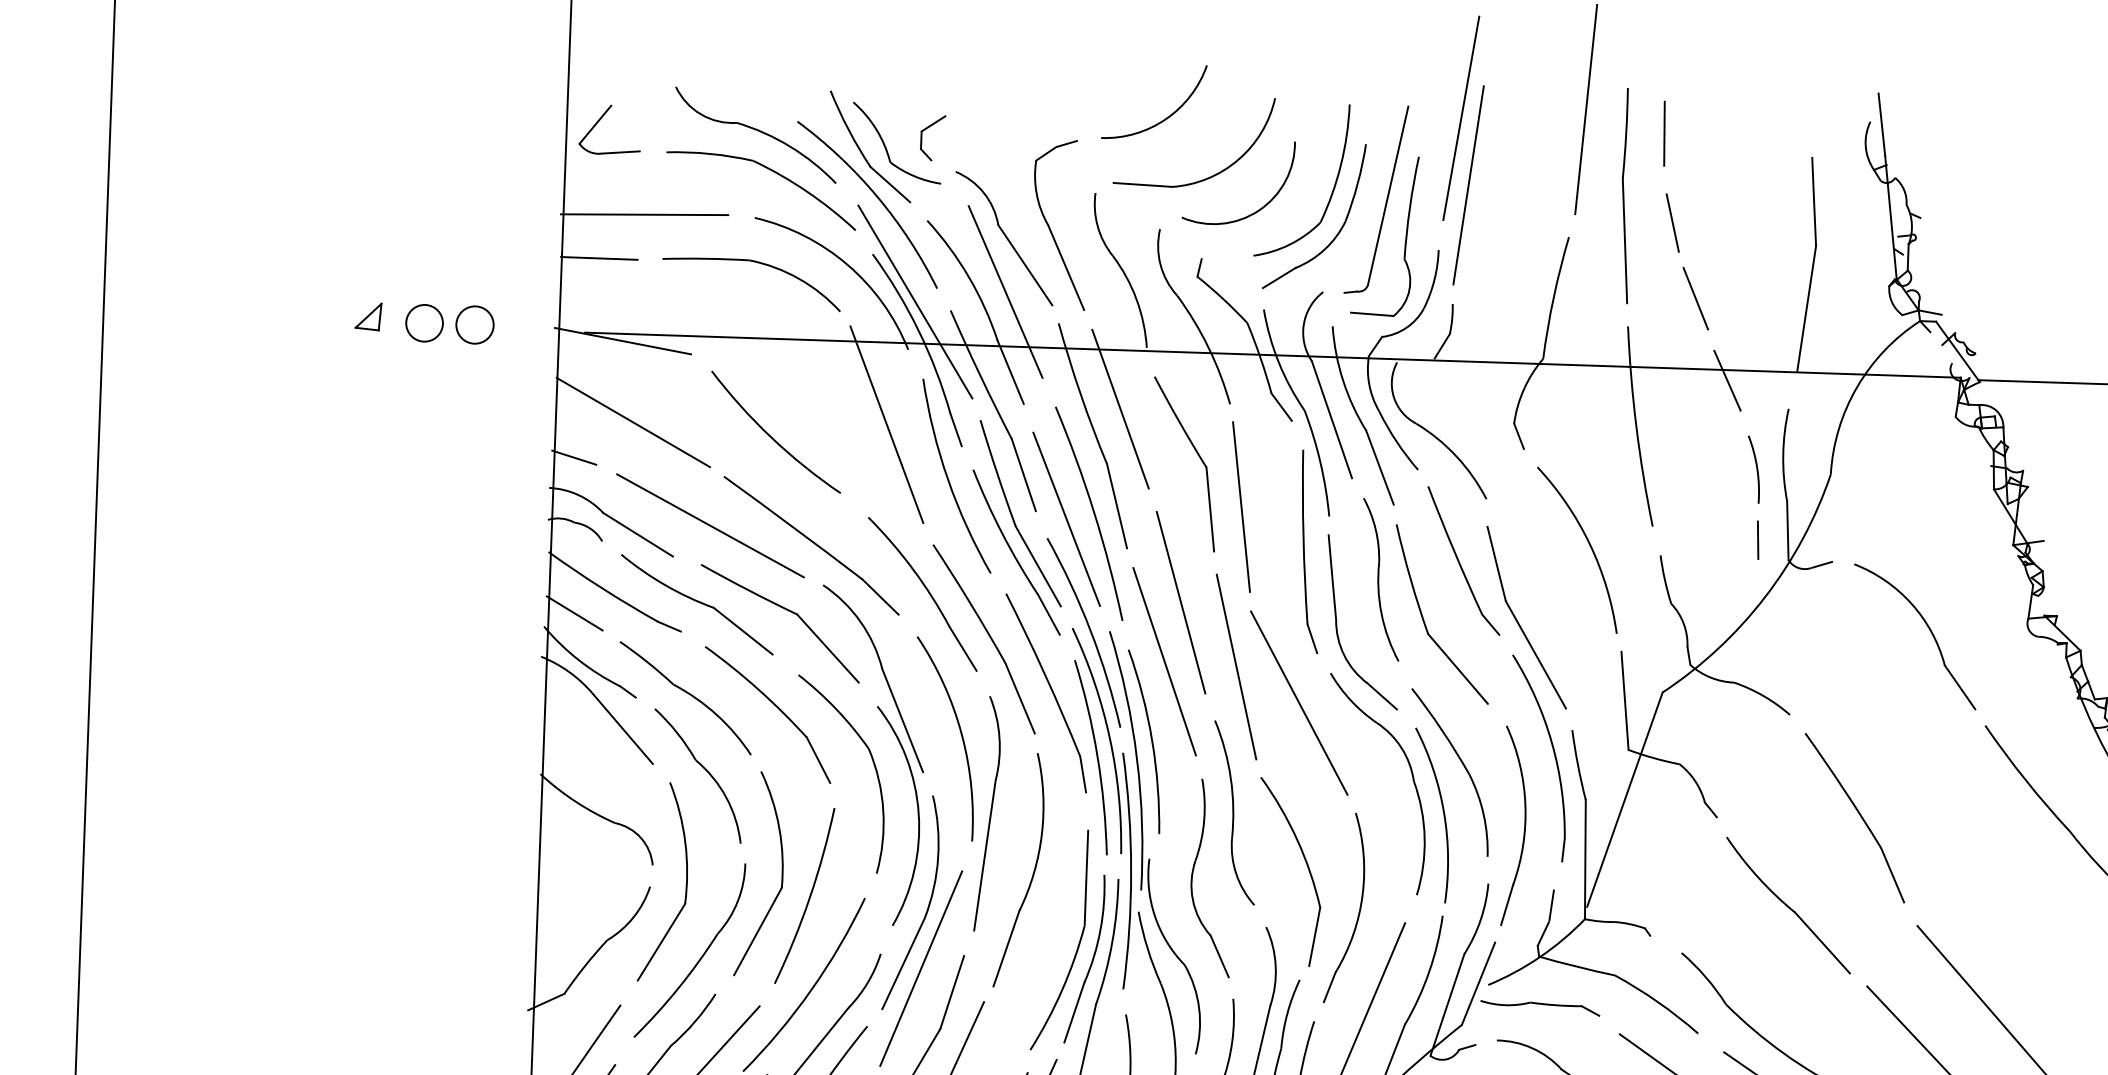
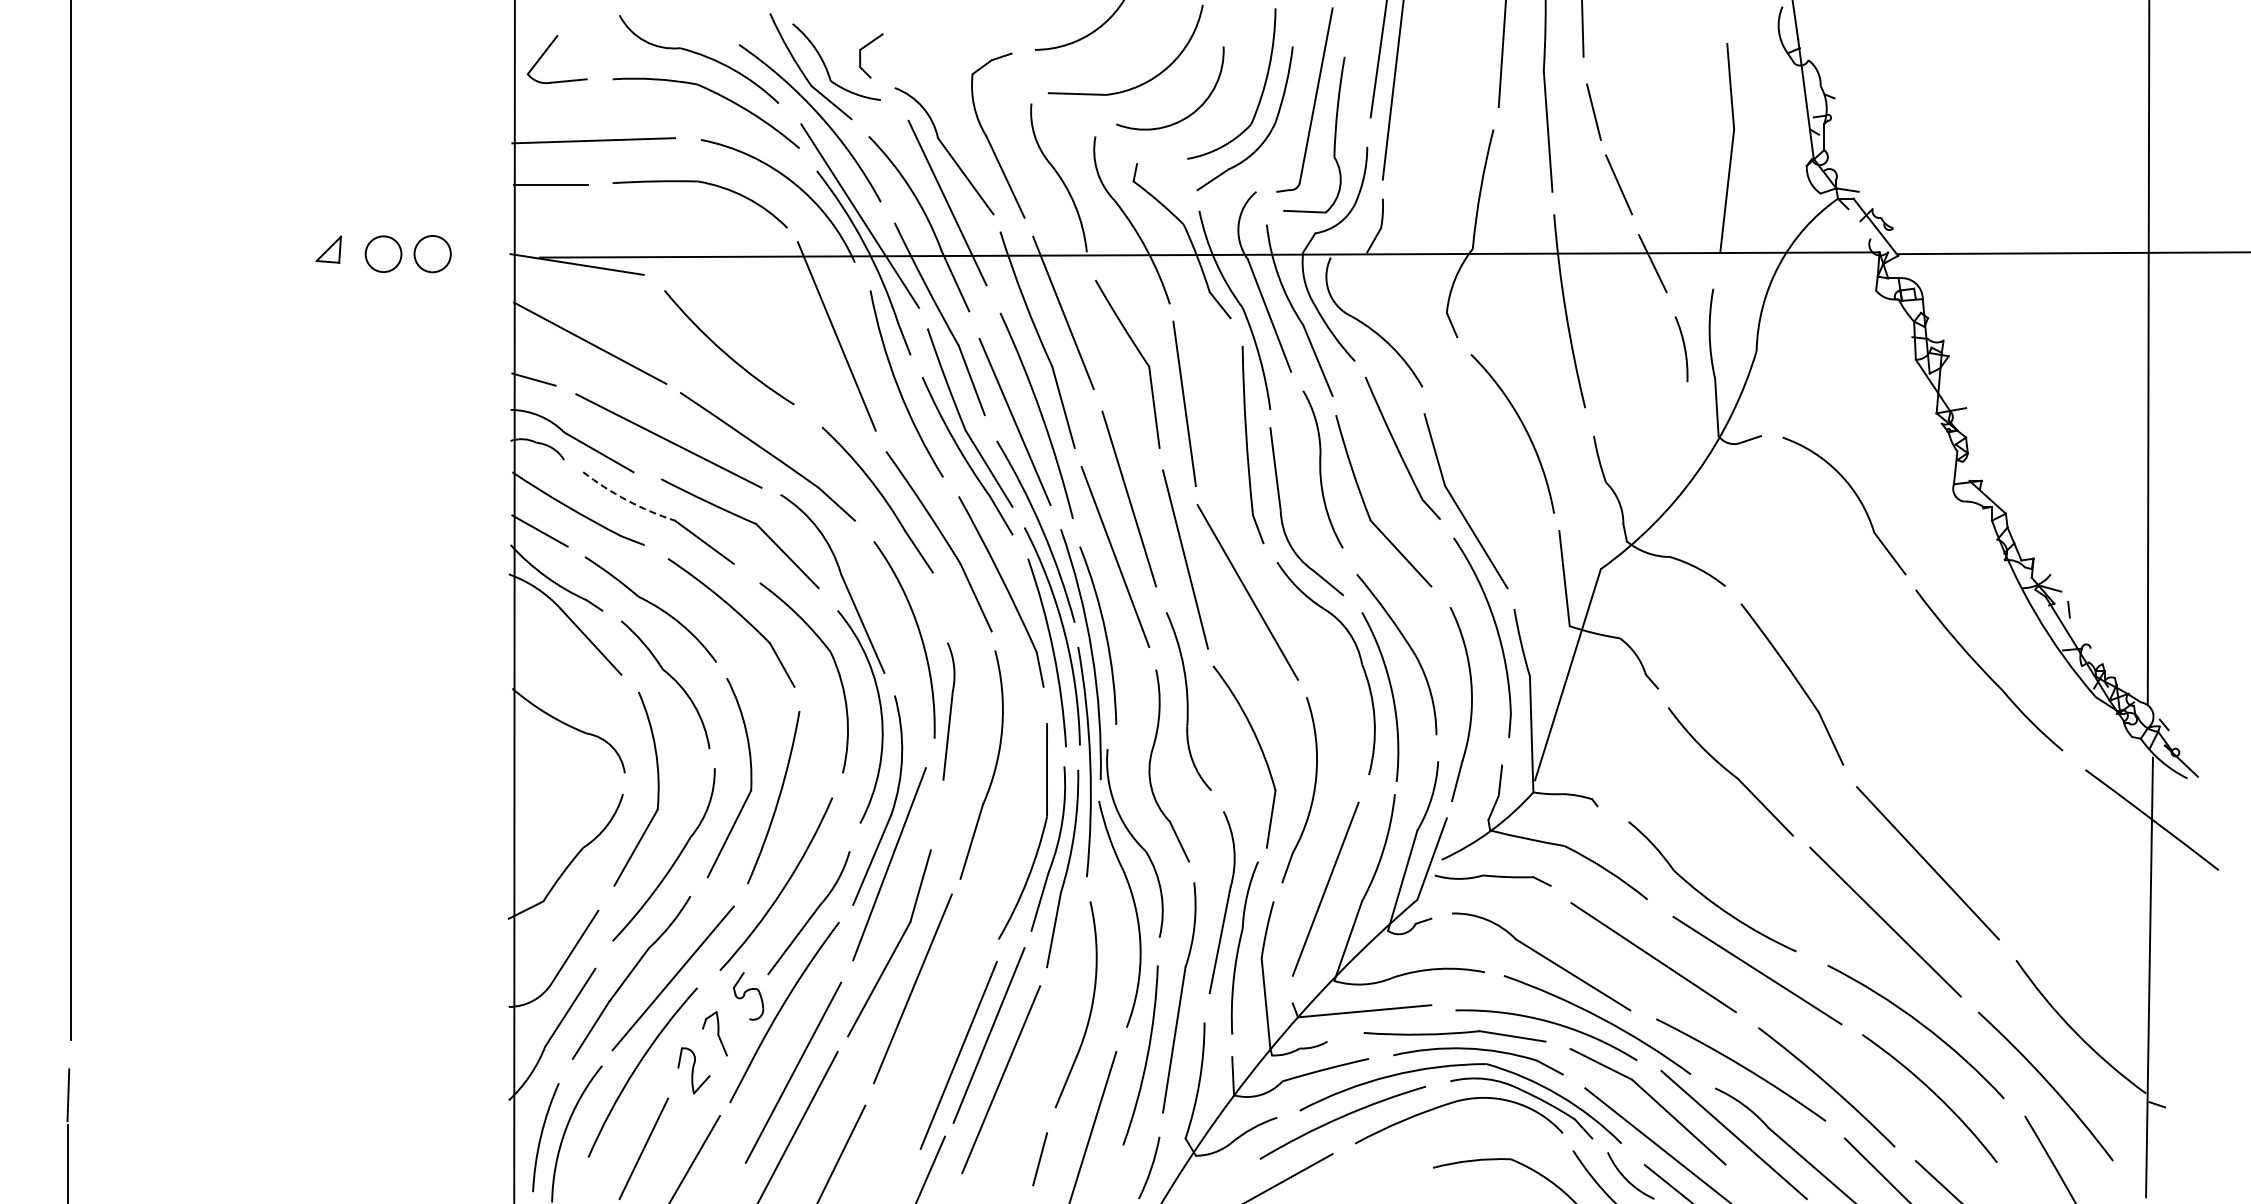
line: (1758, 540) -> (1688, 417), removed
arc: (665, 585) -> (627, 500), solid -> dashed
part: (987, 814) -> (948, 711), size x0.6

